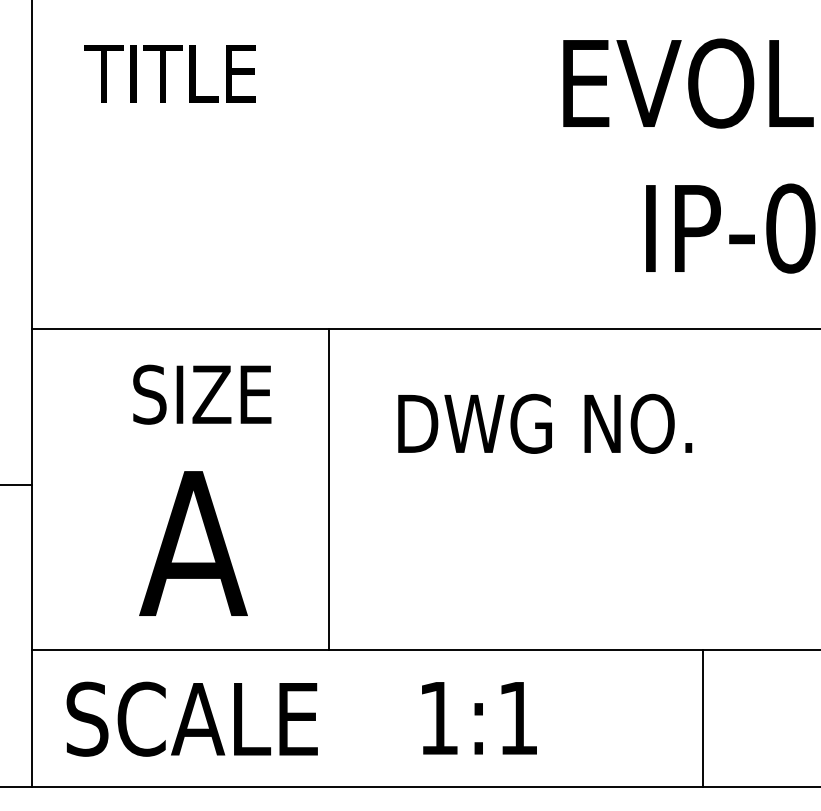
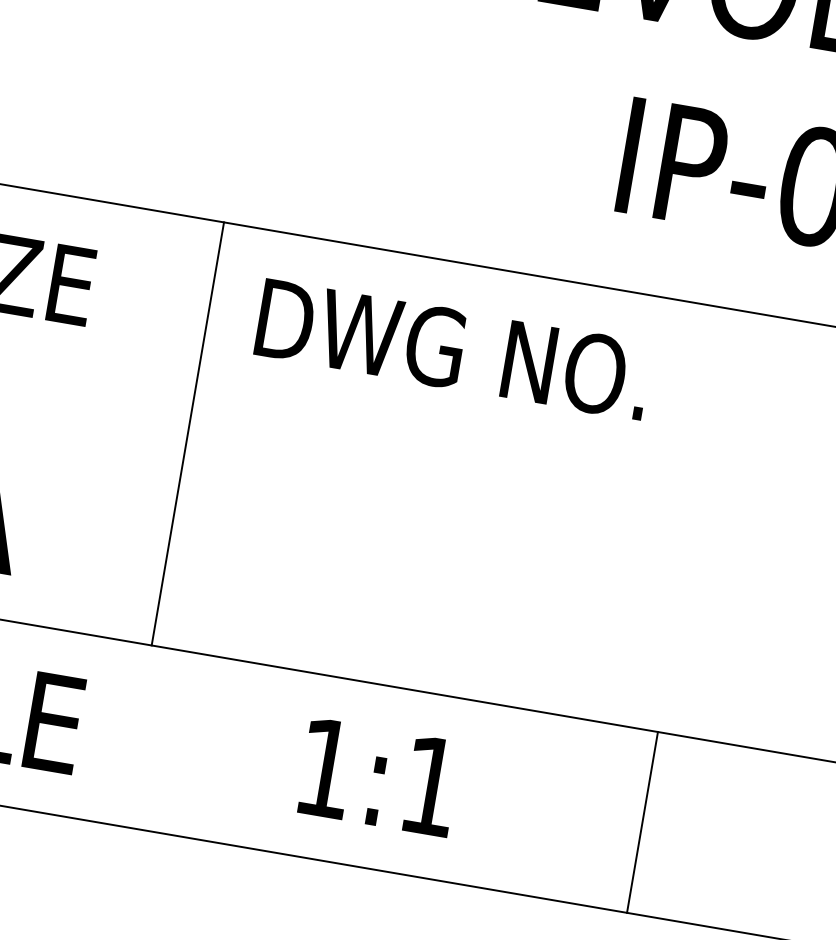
text: (545, 423) -> (453, 348), moved
line: (329, 489) -> (188, 433), moved
line: (702, 717) -> (642, 821), moved
text: (479, 718) -> (379, 777), moved

